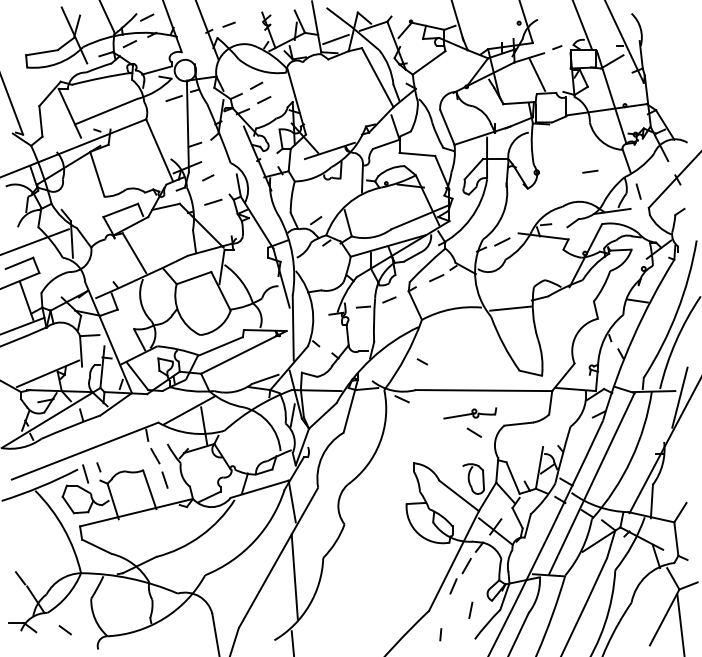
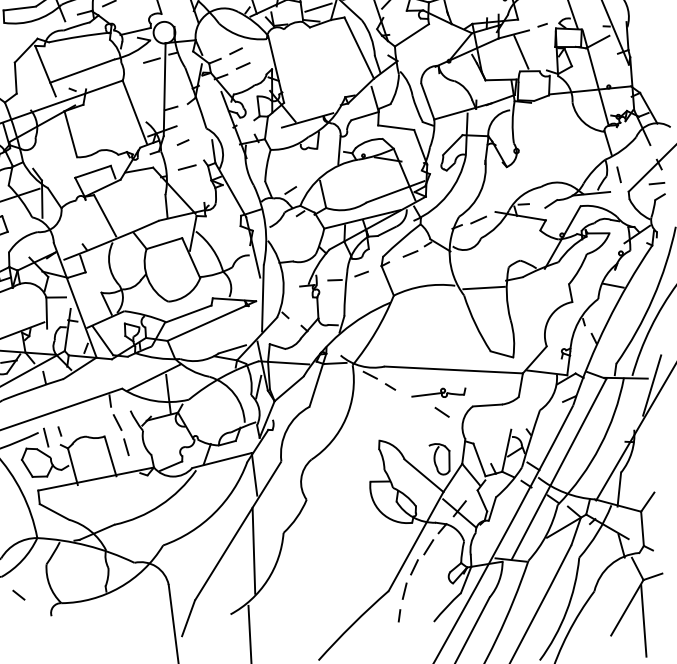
line: (590, 171) -> (657, 183), moved
line: (422, 361) -> (390, 386), moved
line: (470, 609) -> (404, 590), moved

